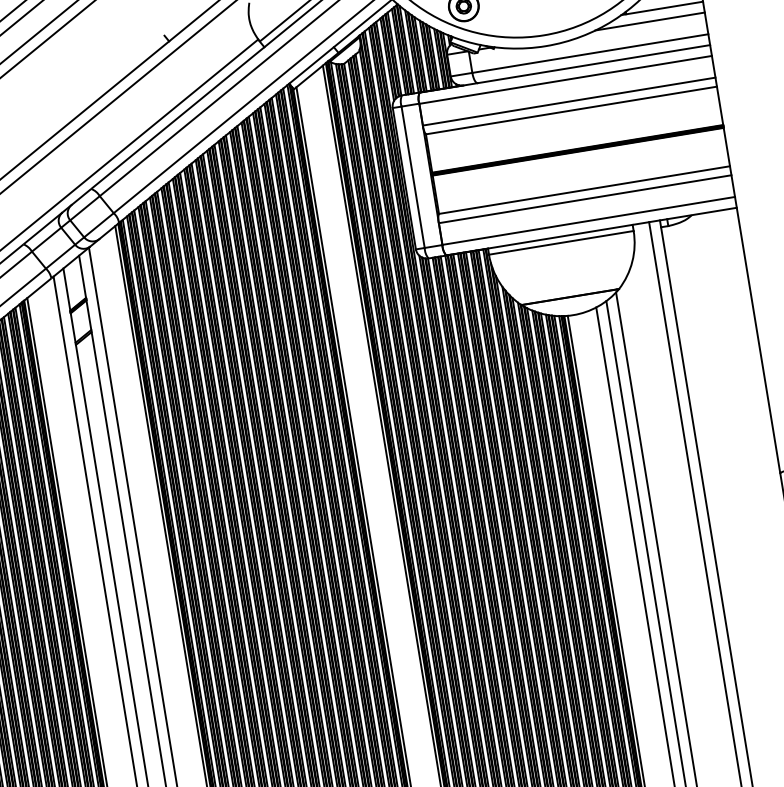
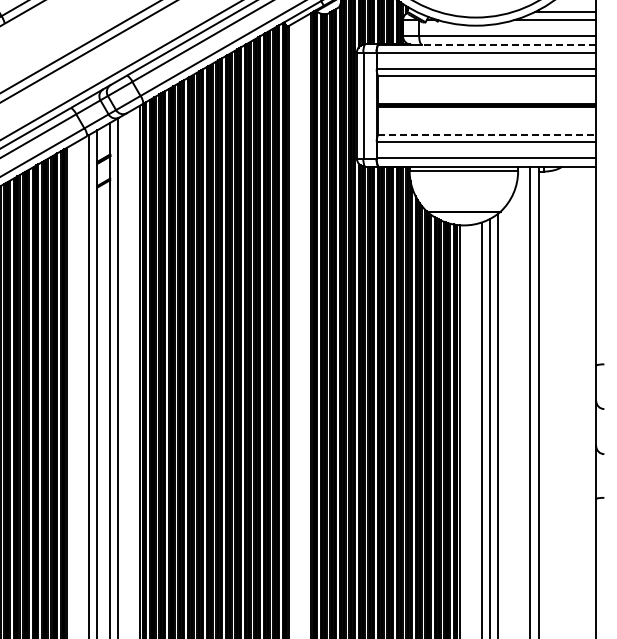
line: (593, 64) -> (508, 44), solid -> dashed
line: (585, 190) -> (487, 135), solid -> dashed

